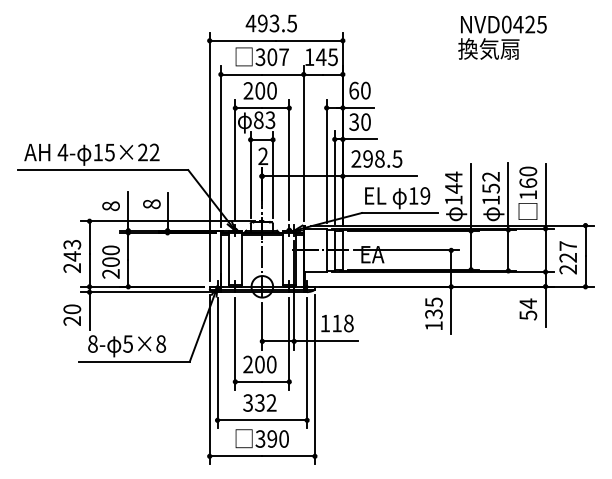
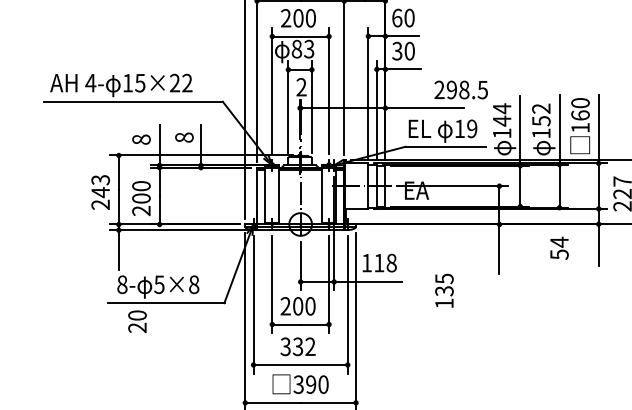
text: (376, 158) -> (460, 89), moved
text: (528, 309) -> (559, 248), moved
text: (433, 313) -> (443, 290), moved
text: (72, 314) -> (137, 320), moved

